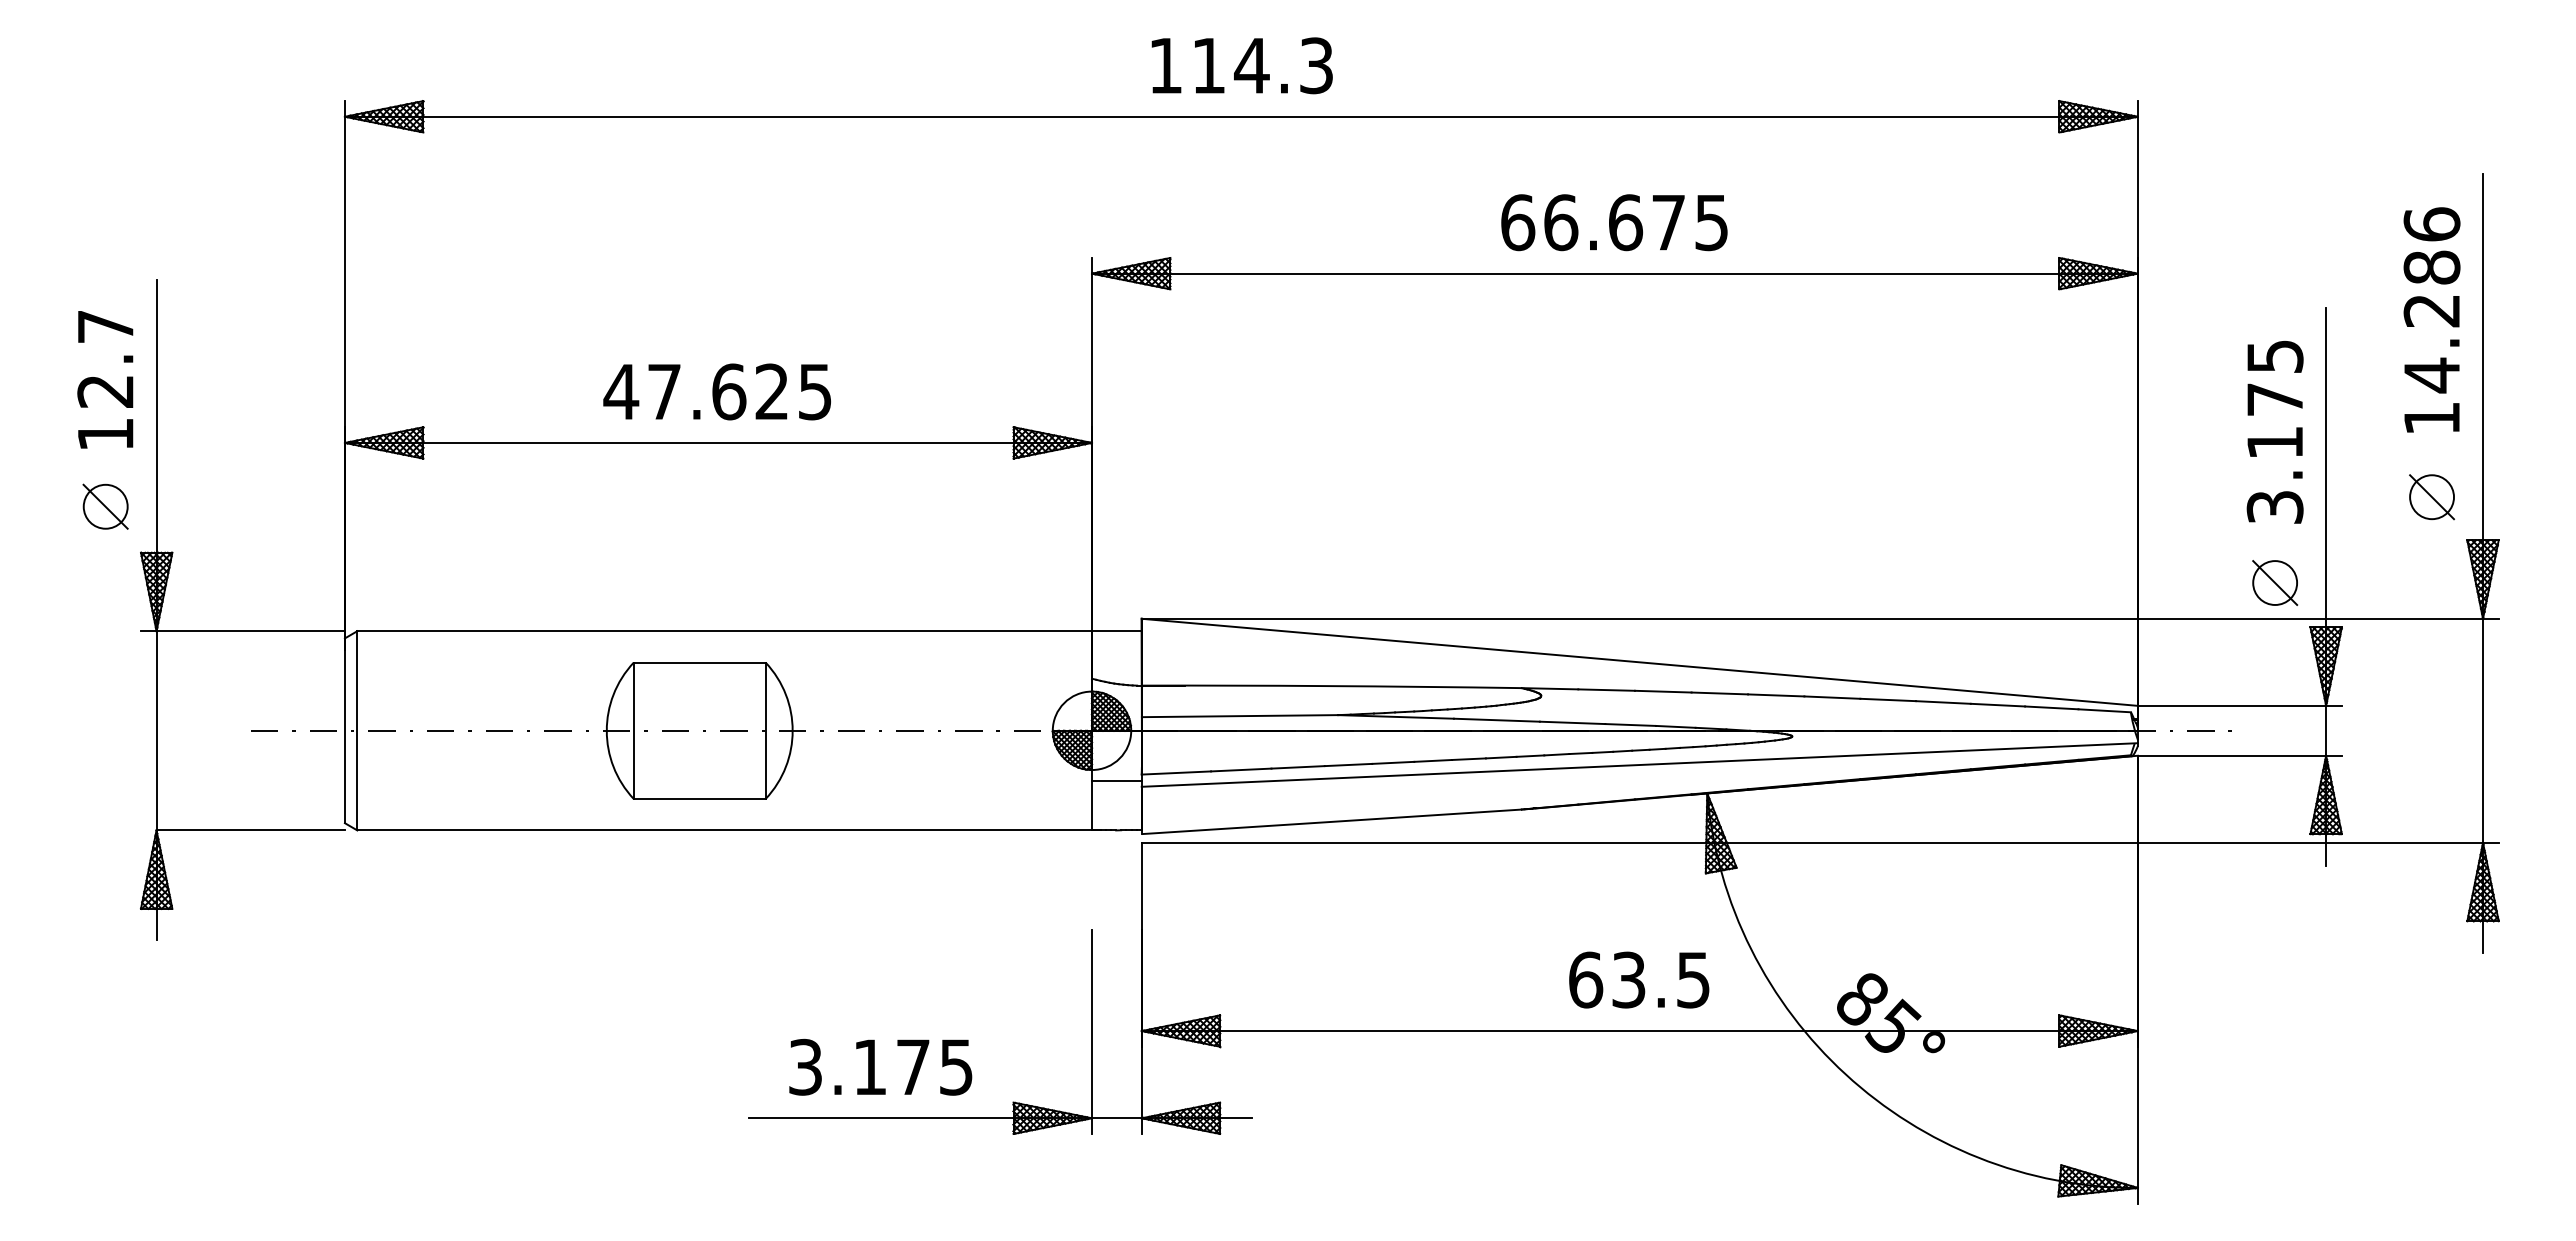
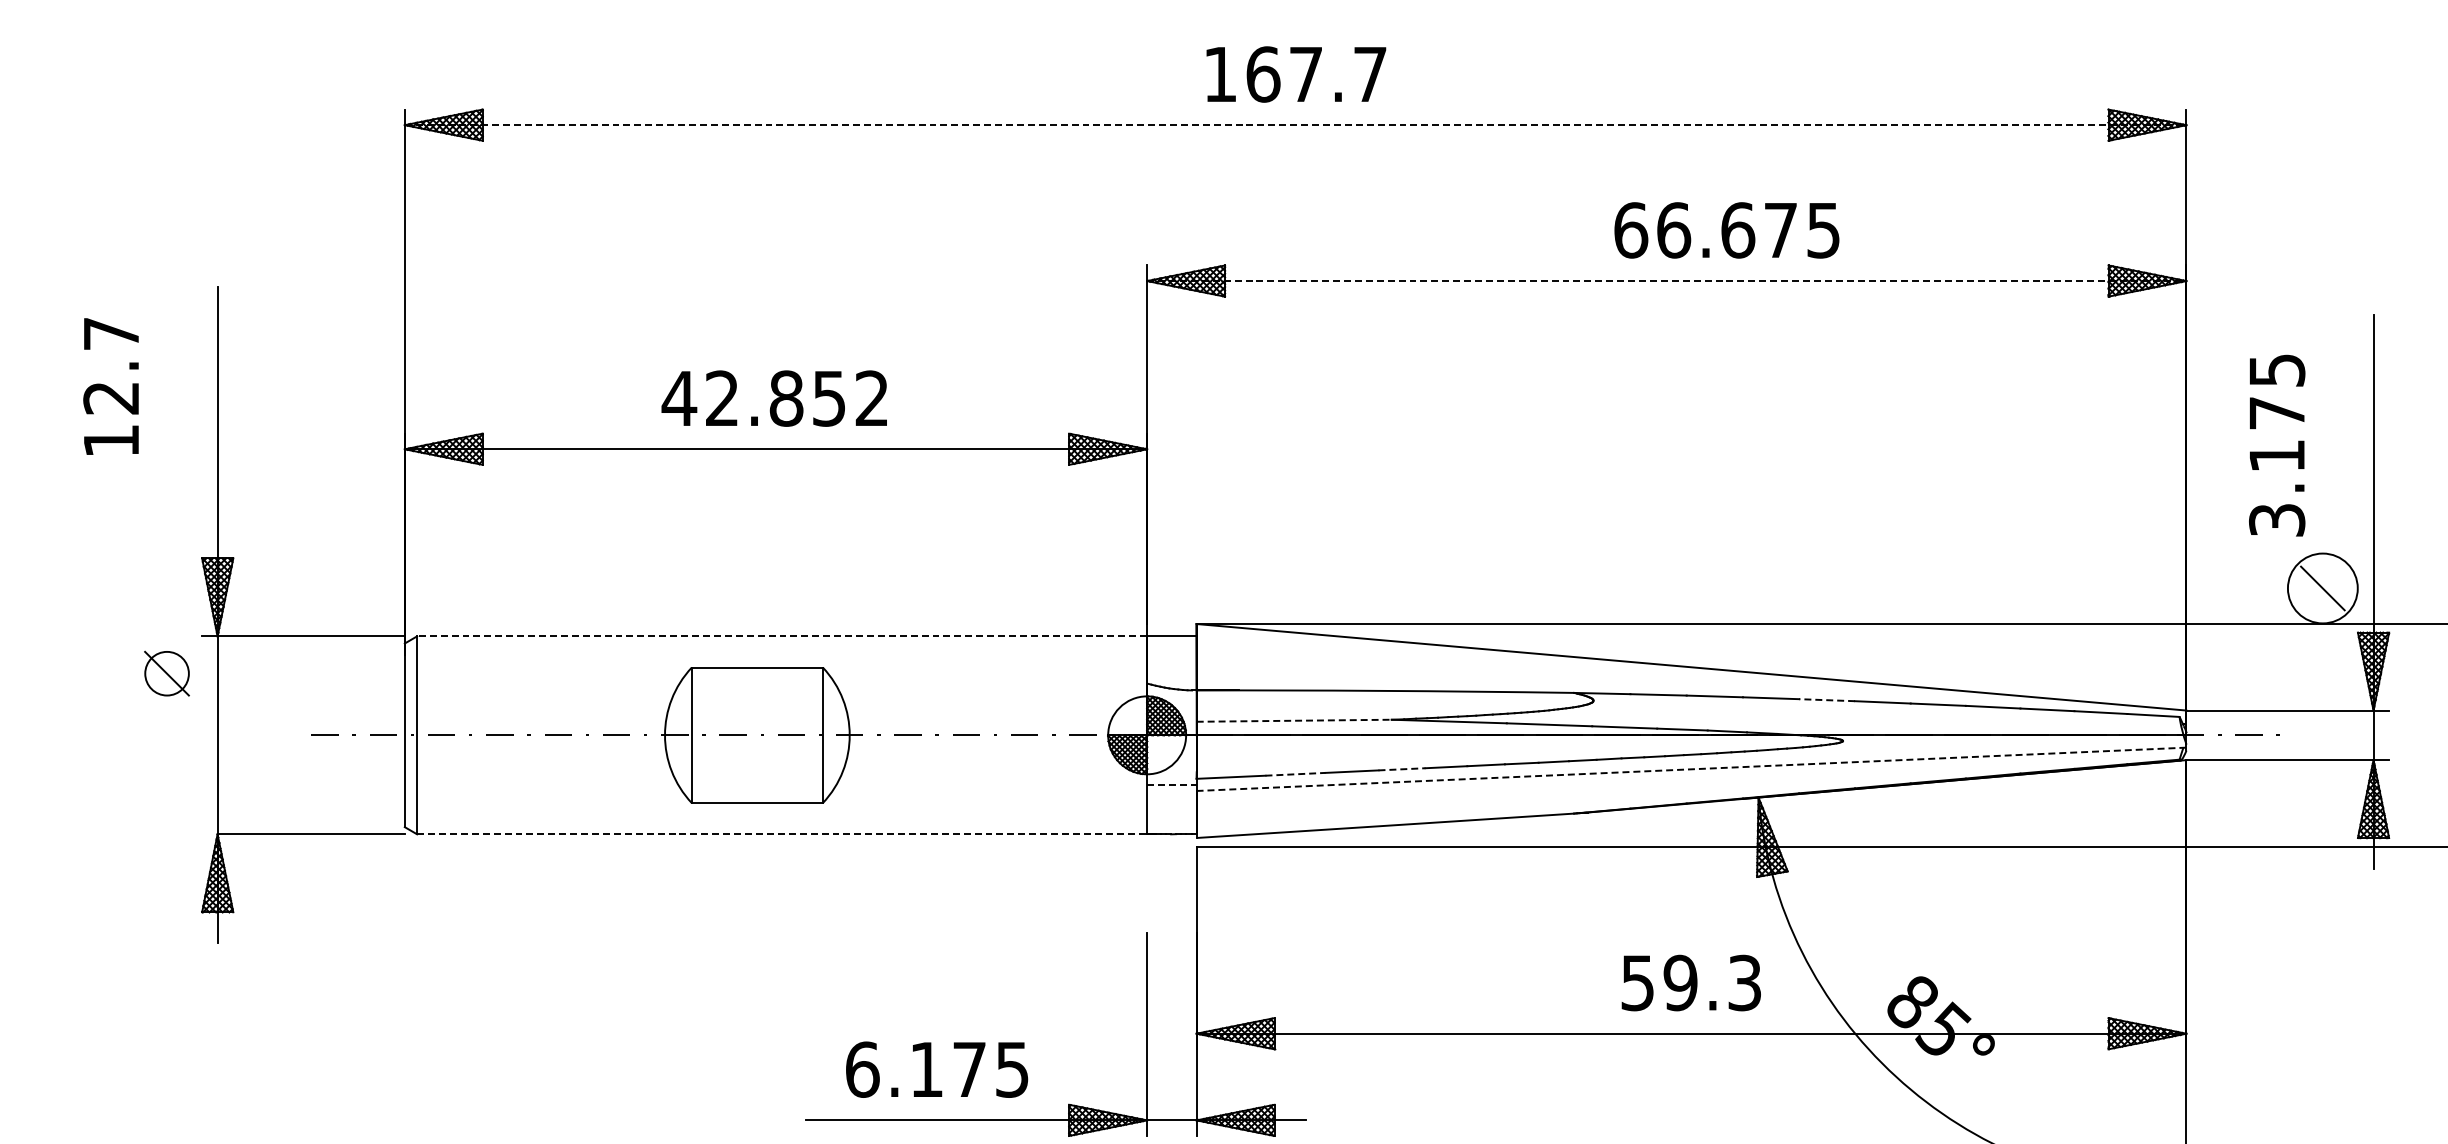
text: (1262, 65) -> (1316, 74), 114.3 -> 167.7
line: (1241, 116) -> (1295, 124), solid -> dashed
text: (1614, 222) -> (1726, 230), moved
line: (1614, 273) -> (1666, 280), solid -> dashed
text: (105, 379) -> (111, 386), moved
text: (739, 391) -> (796, 398), 47.625 -> 42.852
text: (2274, 432) -> (2276, 445), moved
part: (105, 506) -> (166, 673), moved
circle: (2275, 582) -> (2323, 587), size x1.6
line: (724, 631) -> (781, 636), solid -> dashed
line: (1775, 695) -> (1826, 700), solid -> dashed
line: (1240, 716) -> (1294, 721), solid -> dashed
line: (1348, 765) -> (1402, 769), solid -> dashed
line: (1639, 765) -> (1691, 769), solid -> dashed
line: (1241, 770) -> (1295, 774), solid -> dashed
line: (1116, 780) -> (1171, 784), solid -> dashed
line: (725, 830) -> (782, 834), solid -> dashed
text: (1639, 979) -> (1691, 982), 63.5 -> 59.3
text: (805, 1066) -> (862, 1068), 3.175 -> 6.175

